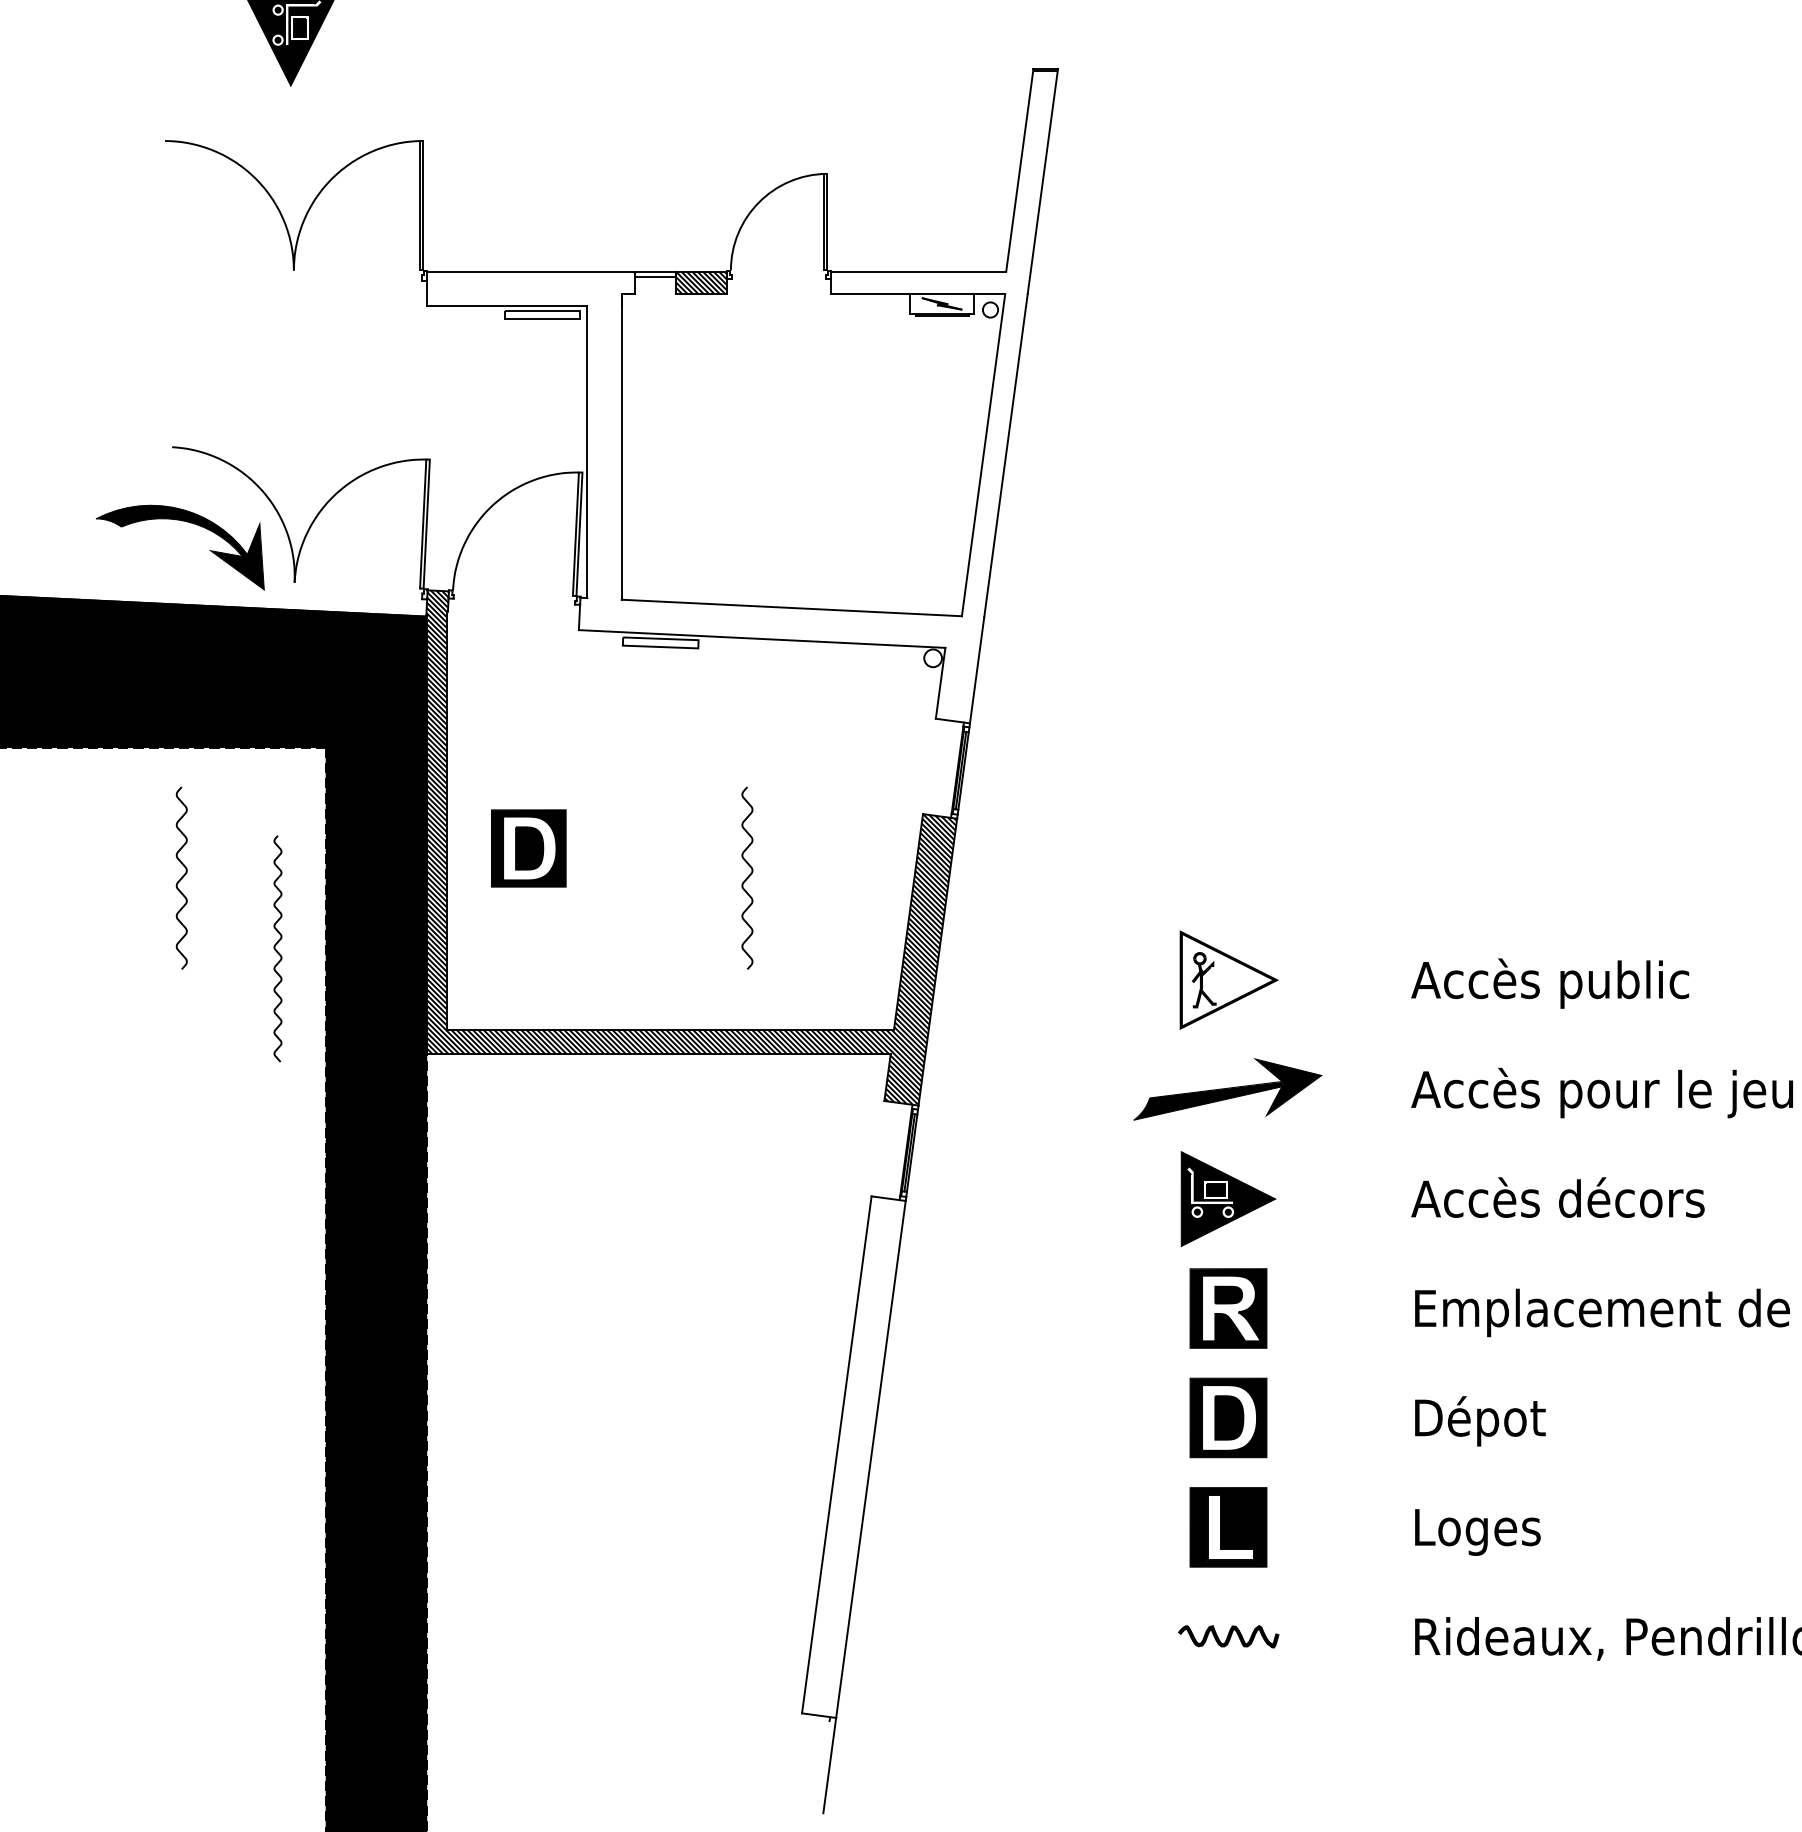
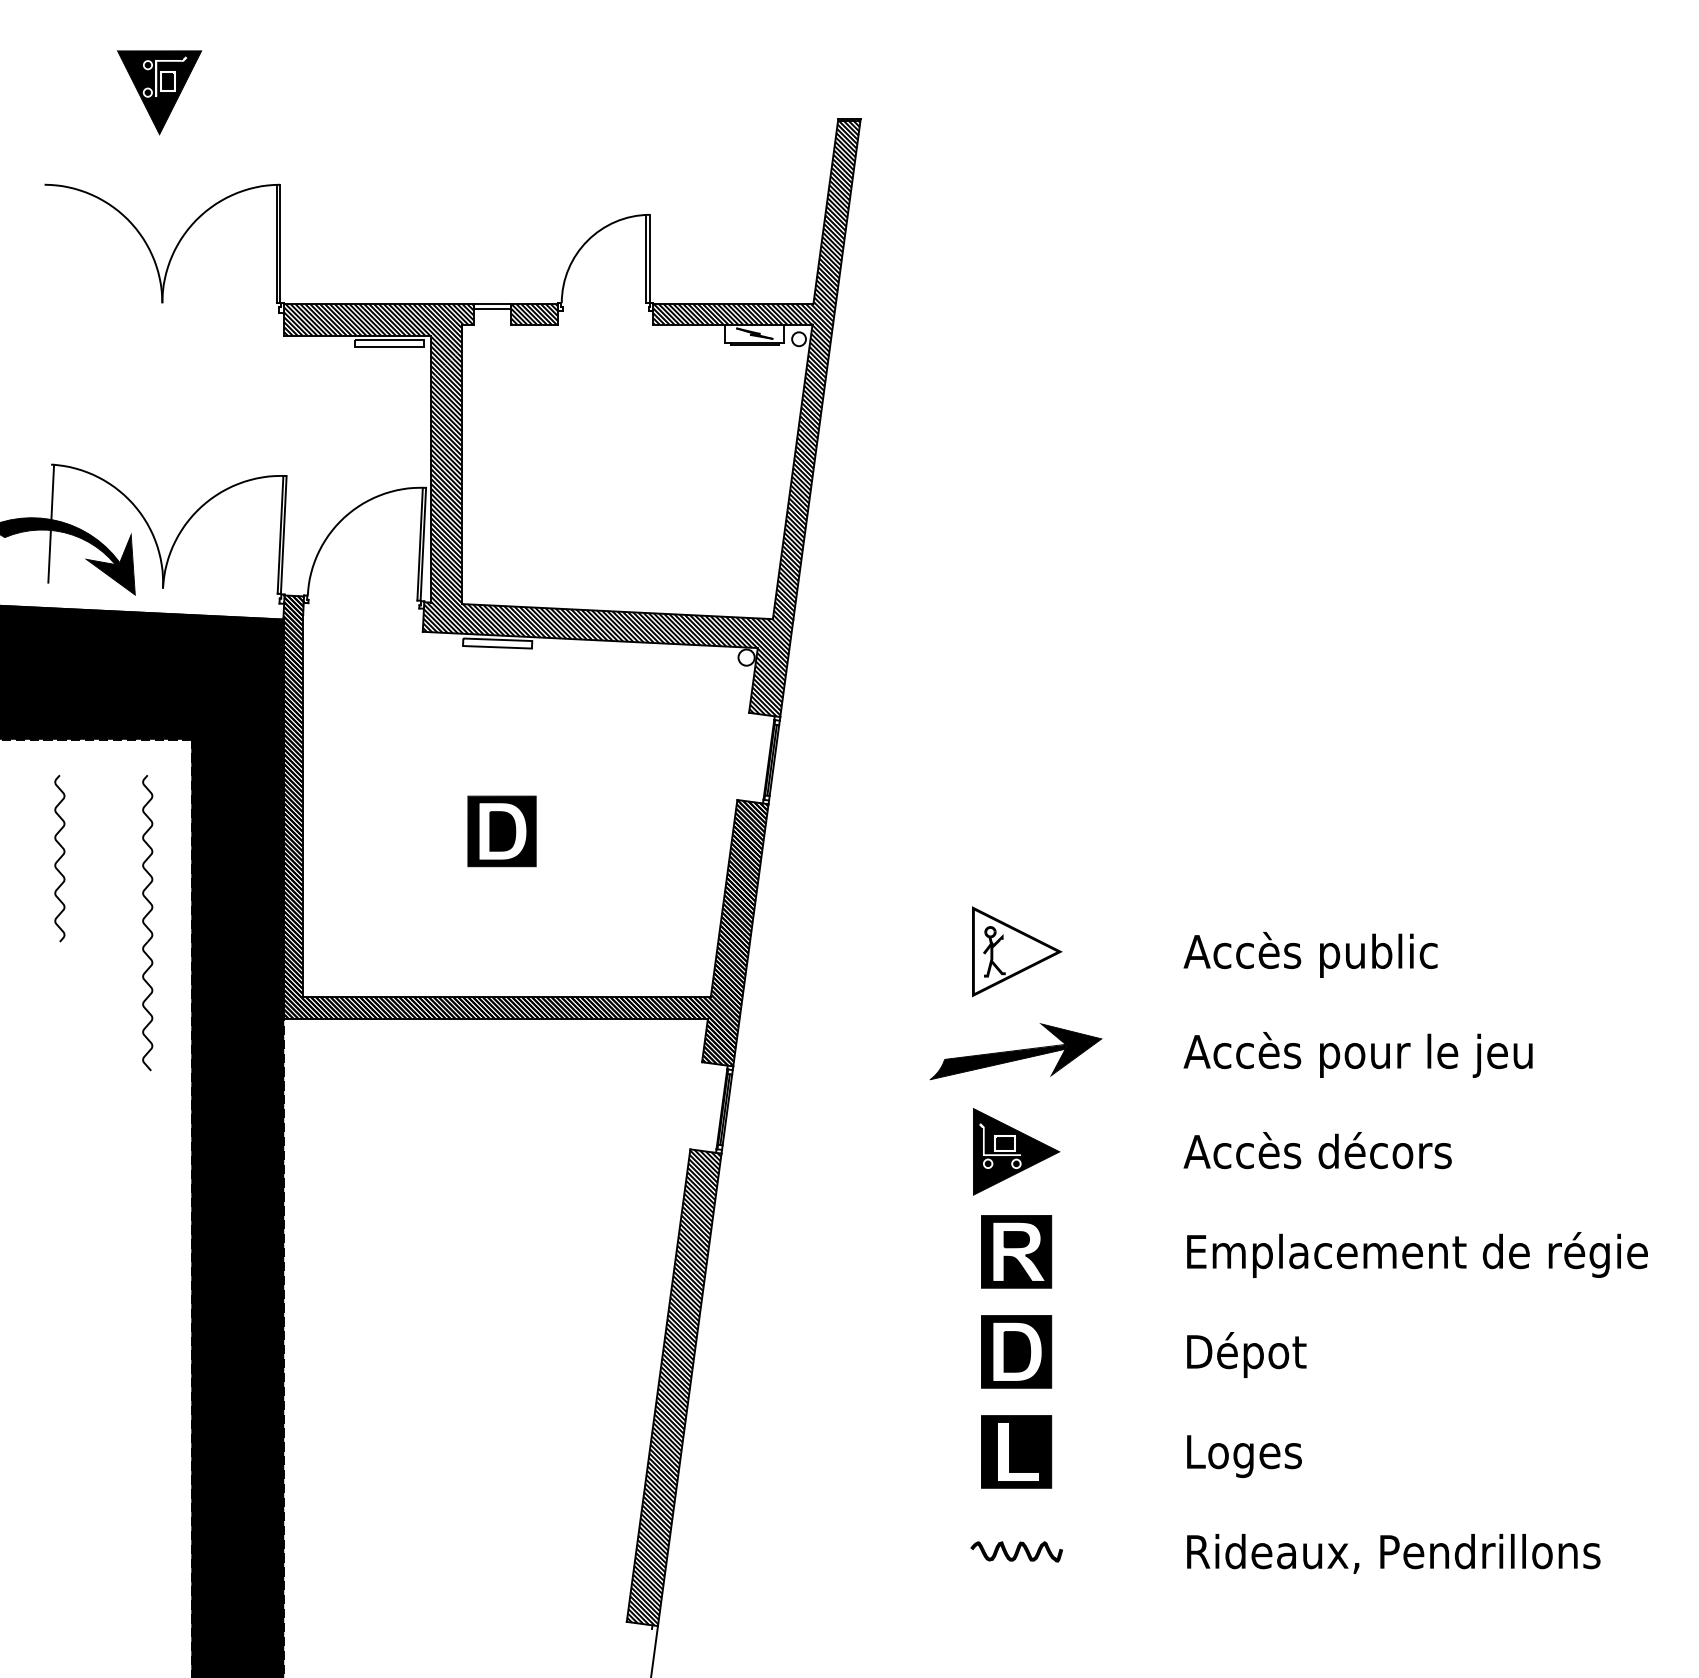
hatch: (742, 395) -> (572, 417), added
line: (172, 511) -> (51, 523), added
hatch: (691, 847) -> (525, 830), added
part: (528, 848) -> (501, 831), moved
curve: (747, 878) -> (576, 858), removed
part: (277, 949) -> (147, 923), size x1.43
hatch: (854, 1456) -> (674, 1387), added

